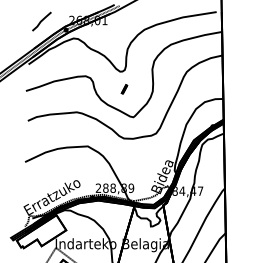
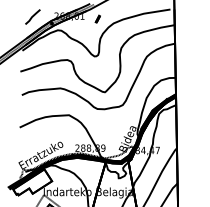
part: (124, 89) -> (97, 19), moved

